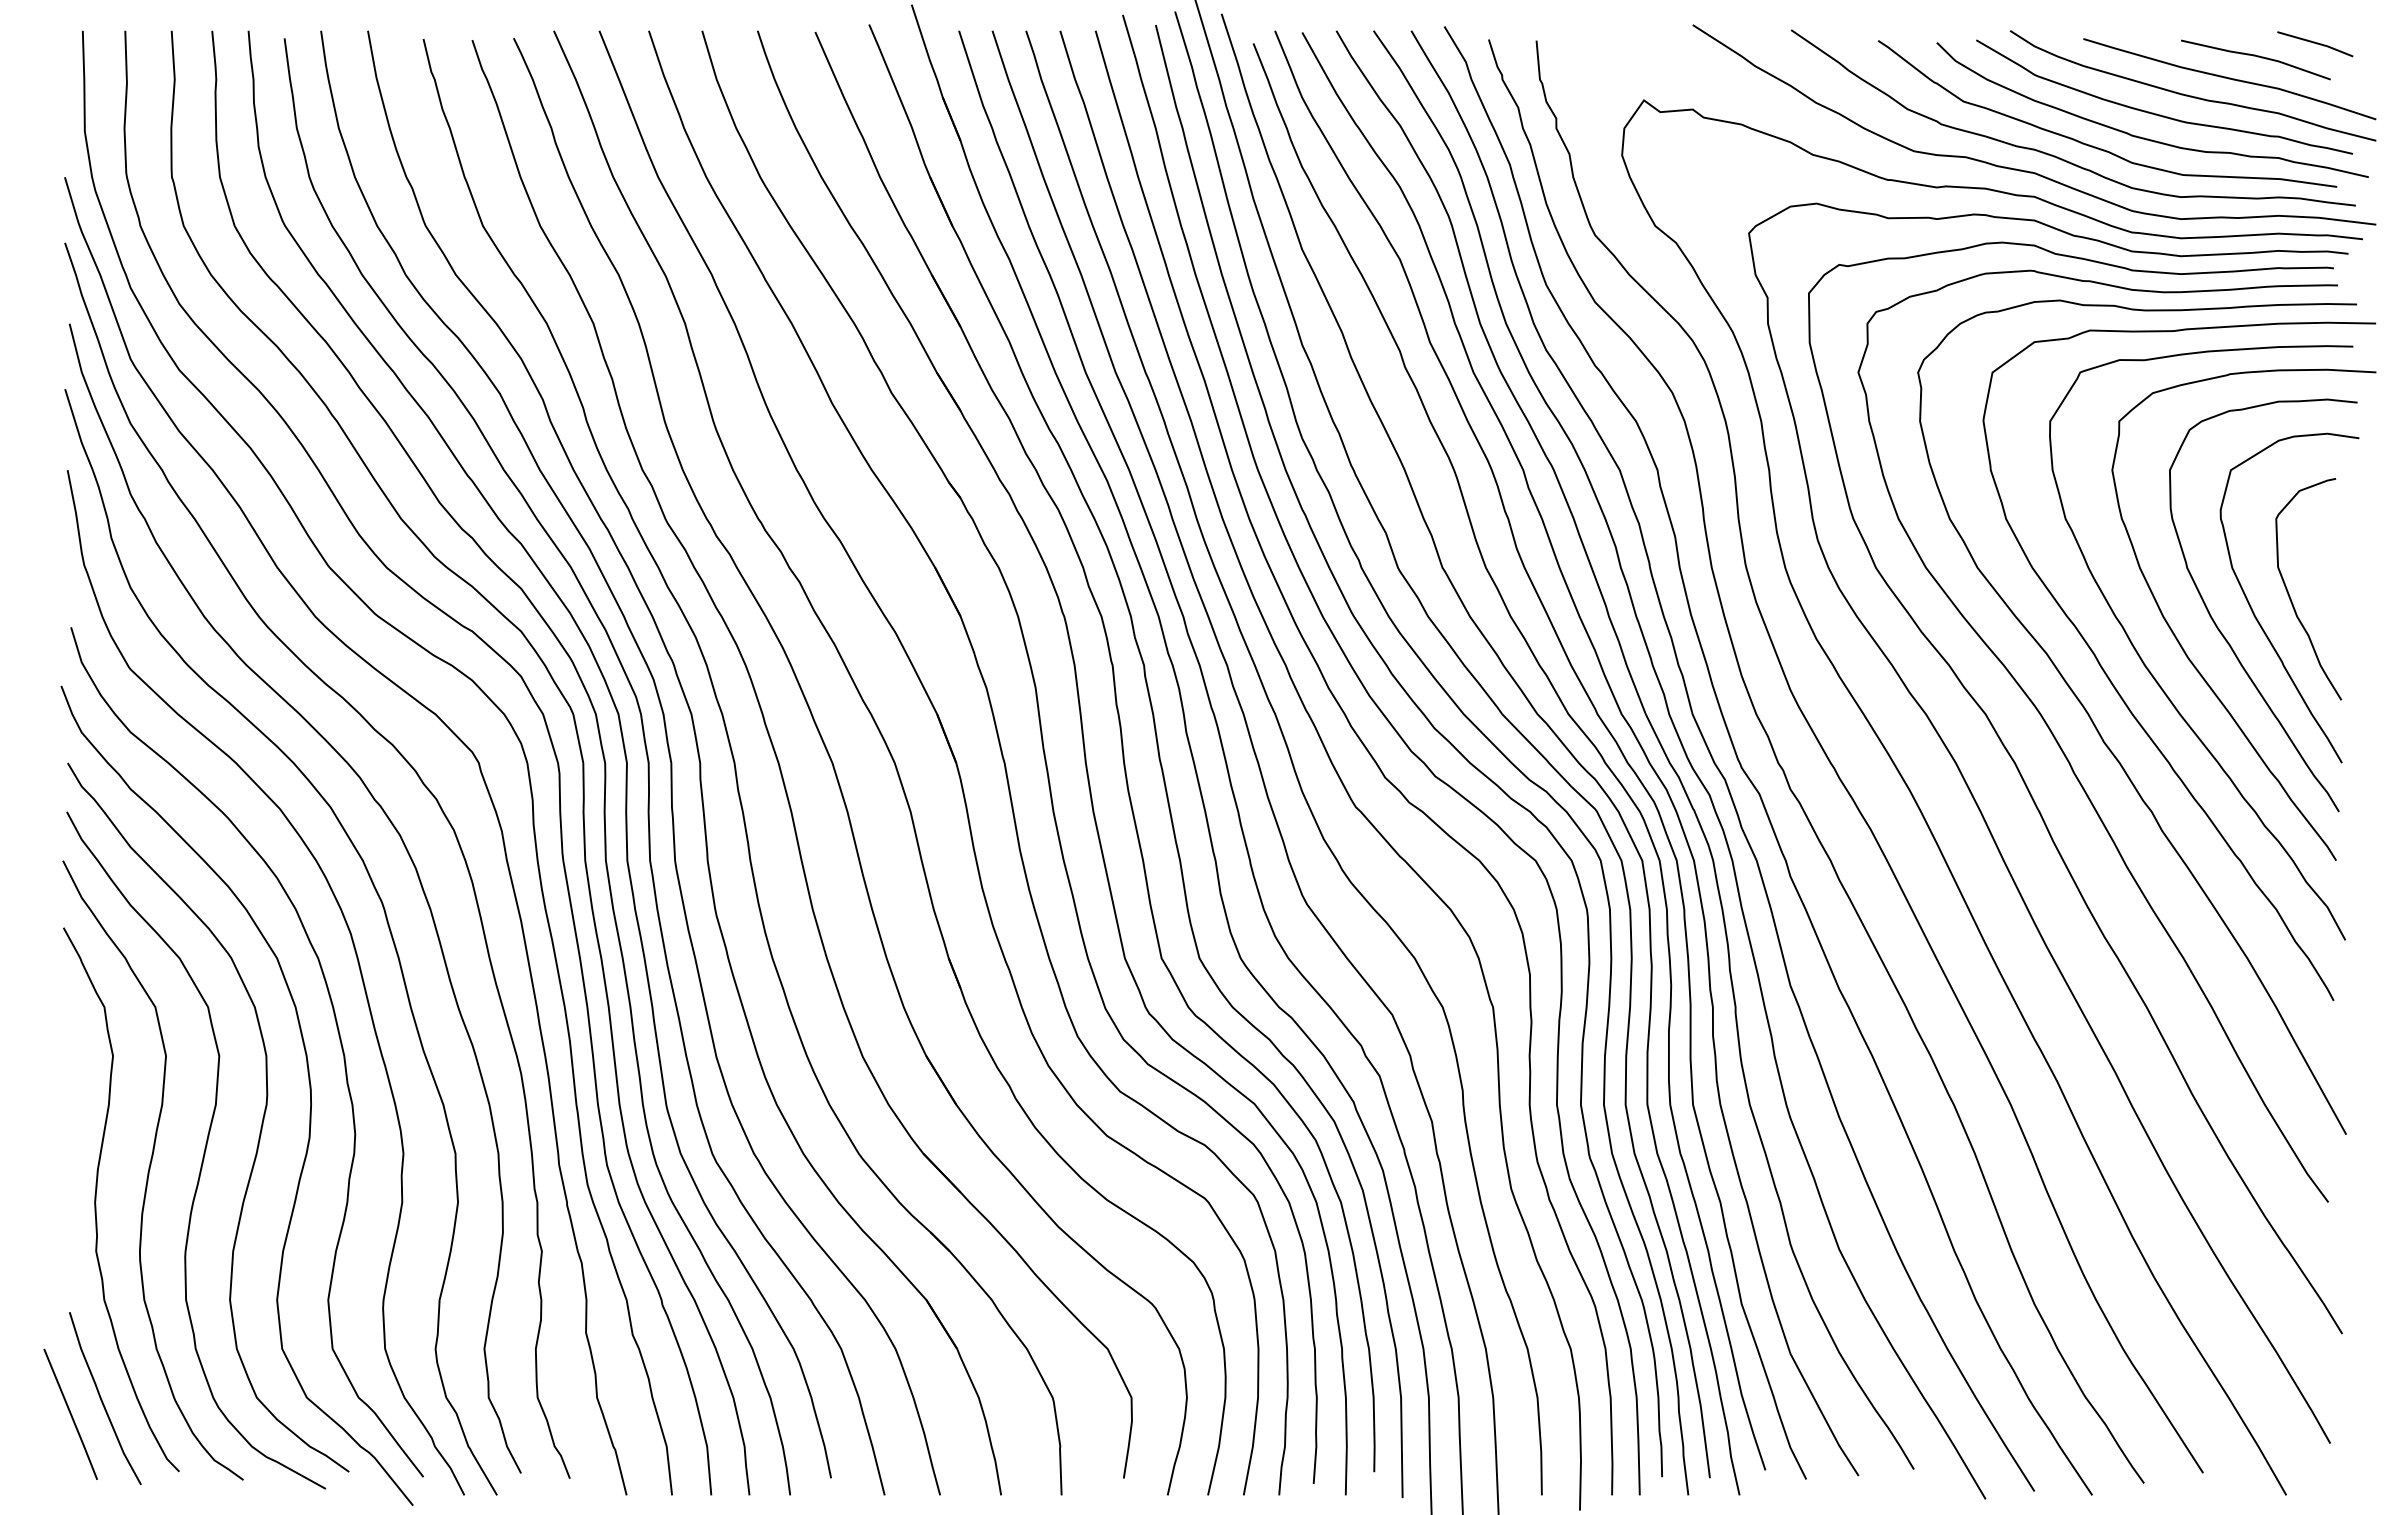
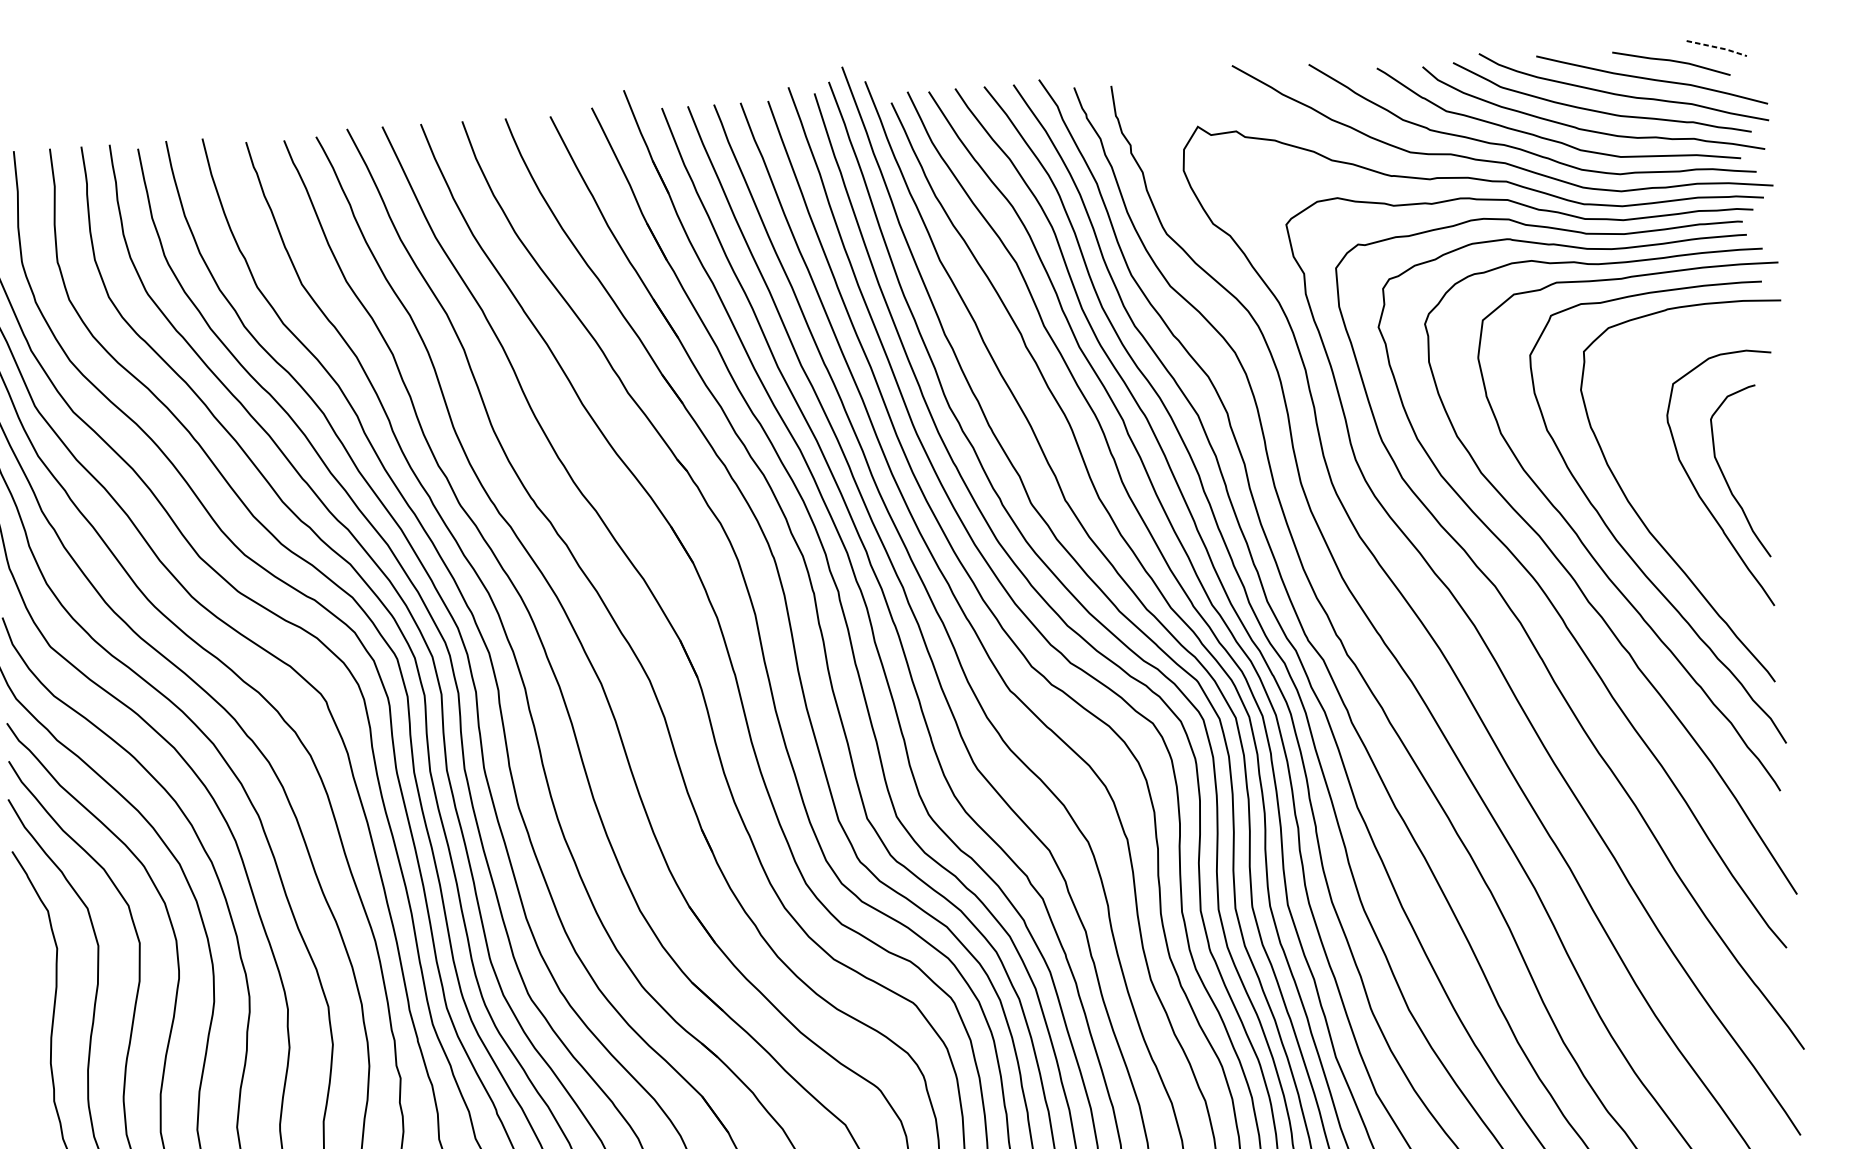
line: (2316, 43) -> (1717, 47), solid -> dashed
curve: (2221, 631) -> (1674, 509), removed

